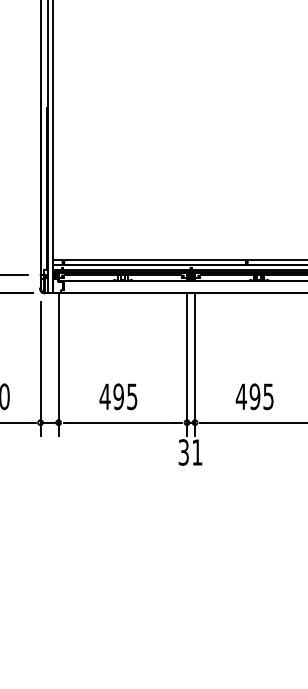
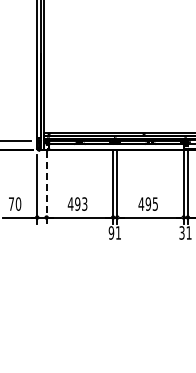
line: (58, 364) -> (46, 187), solid -> dashed
text: (131, 395) -> (84, 203), 495 -> 493
text: (183, 451) -> (111, 232), 31 -> 91

